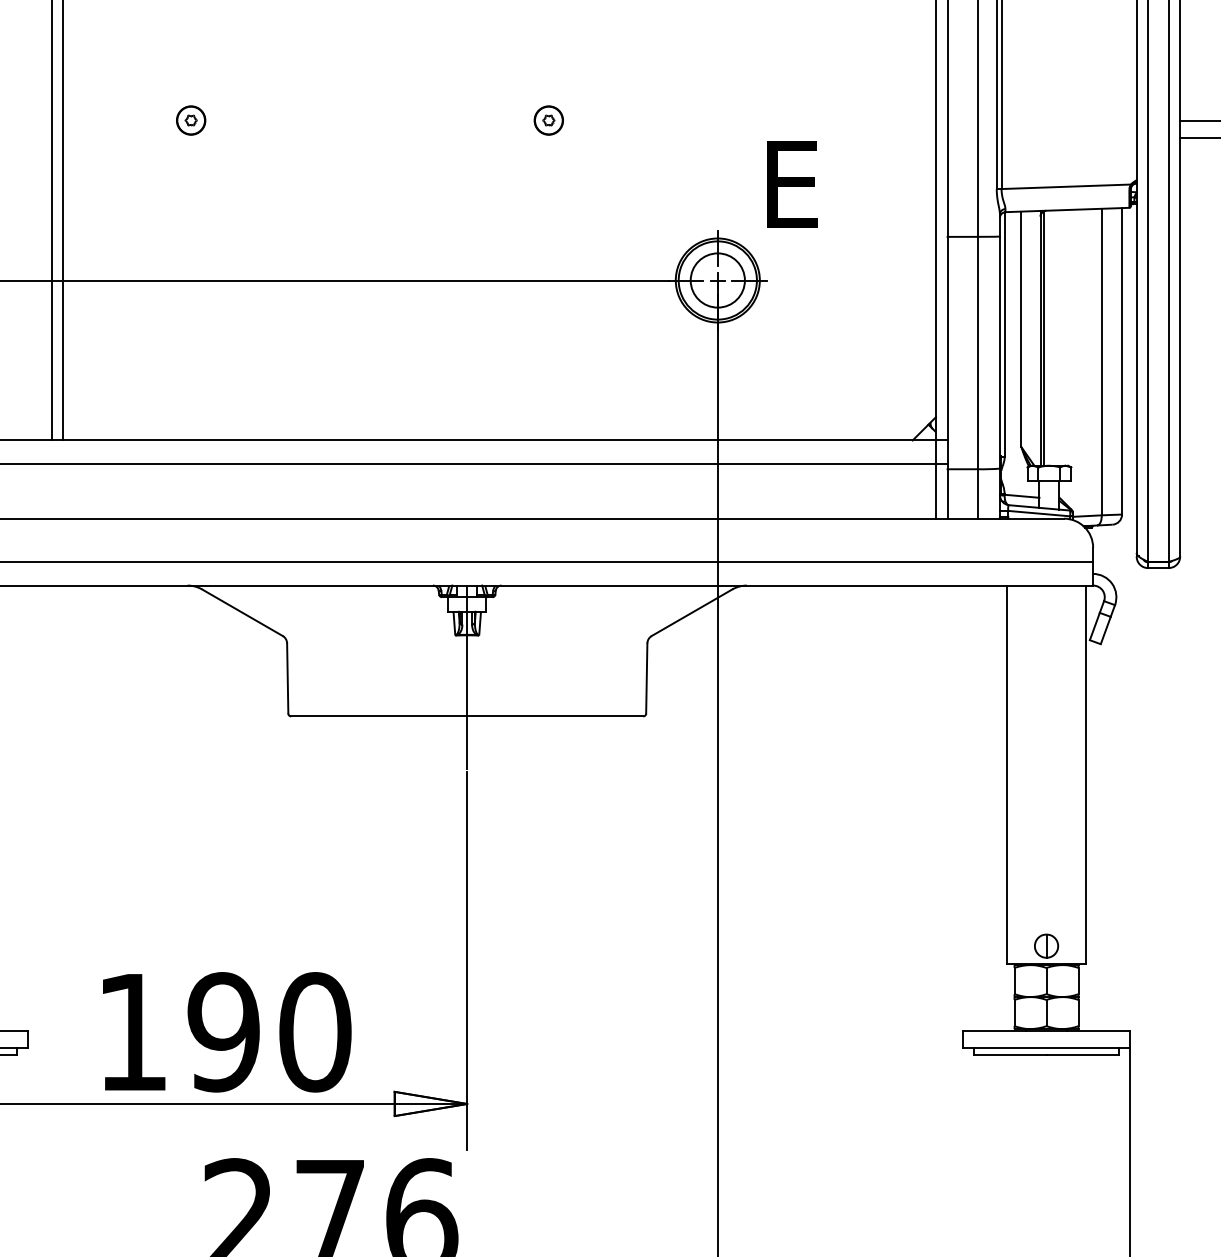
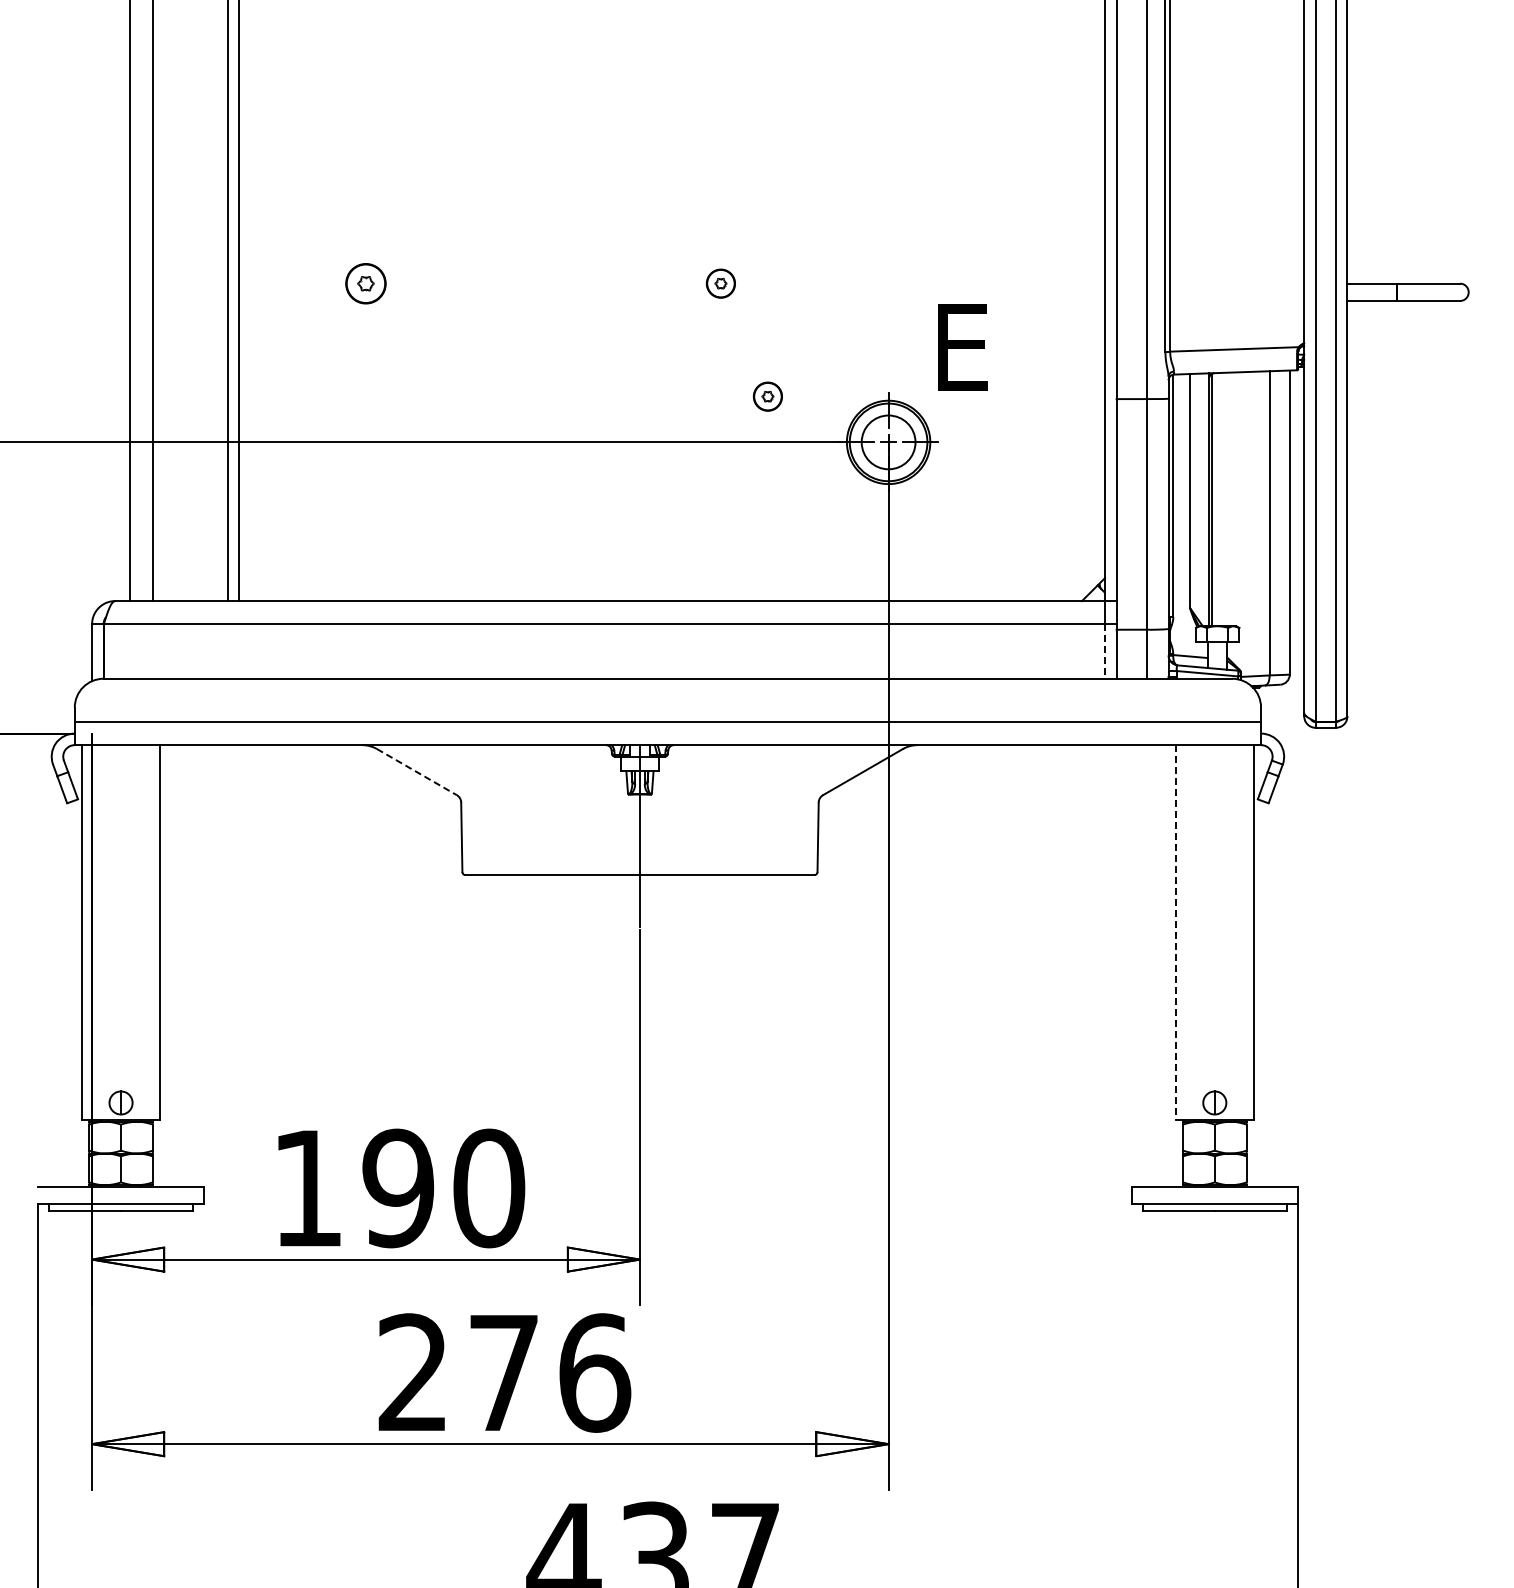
part: (190, 120) -> (365, 283), size x1.4
part: (595, 234) -> (767, 396), added
line: (936, 491) -> (1105, 651), solid -> dashed
line: (243, 613) -> (417, 772), solid -> dashed
line: (1007, 774) -> (1176, 932), solid -> dashed

